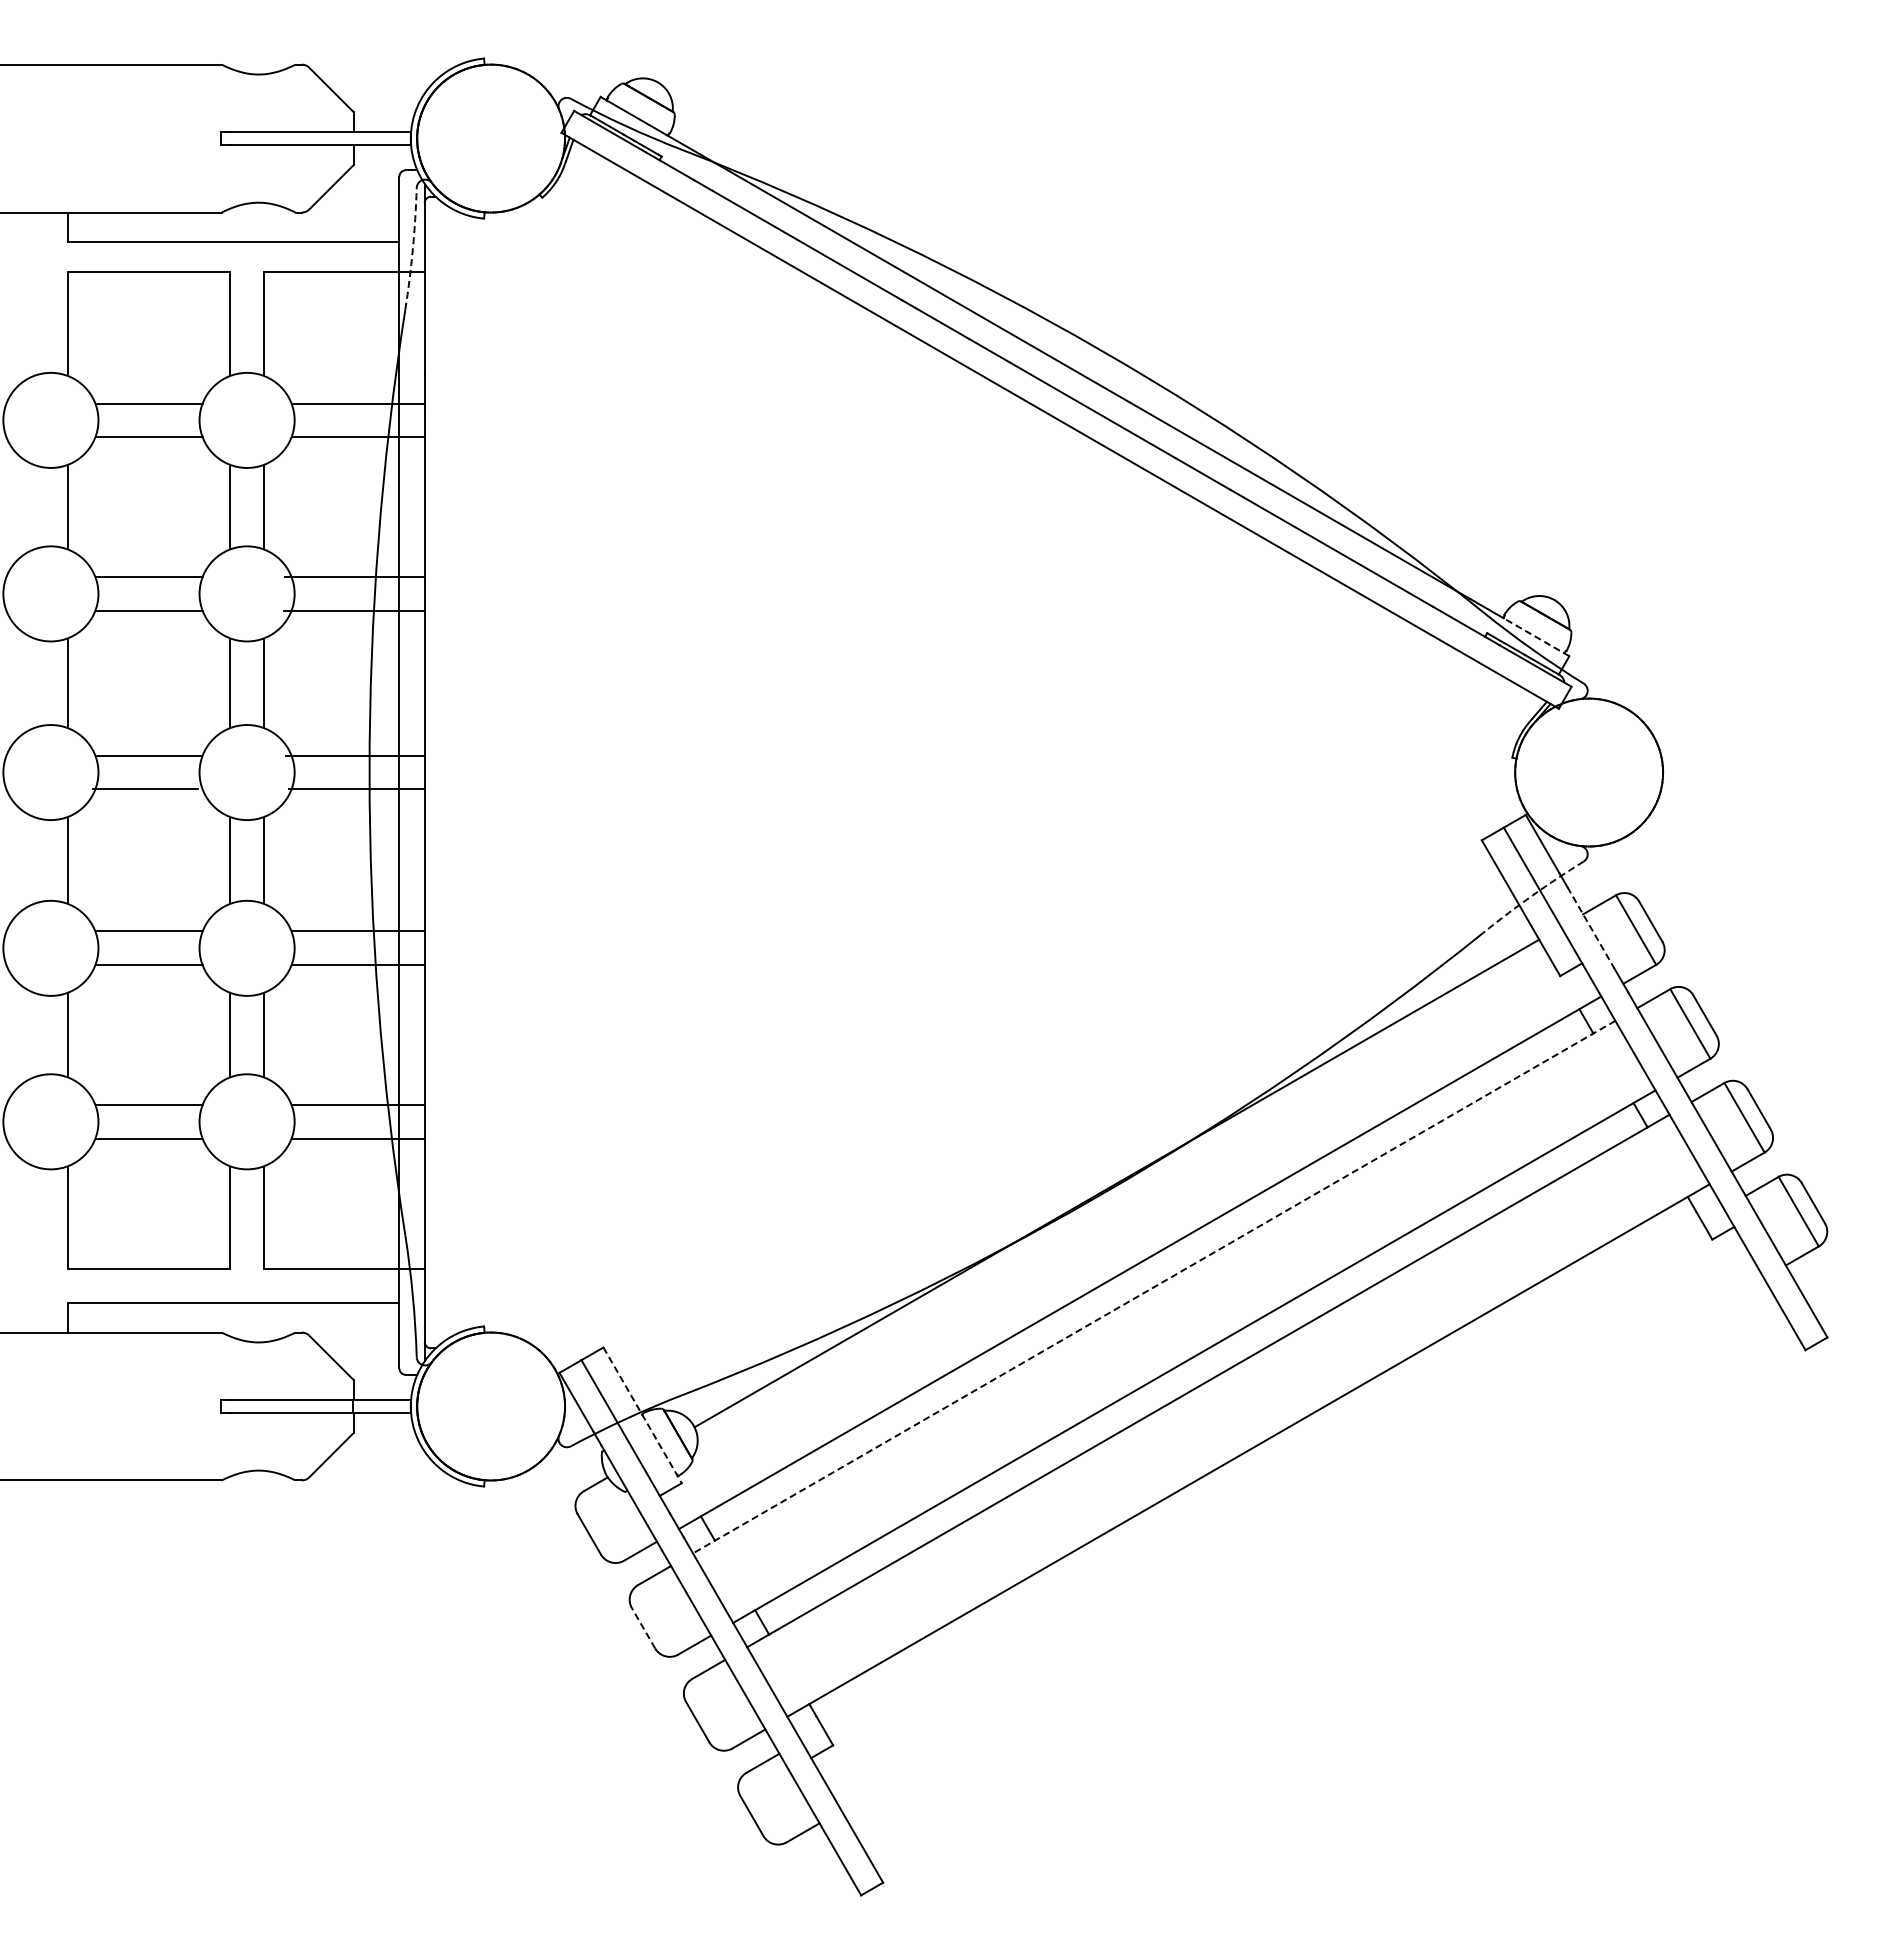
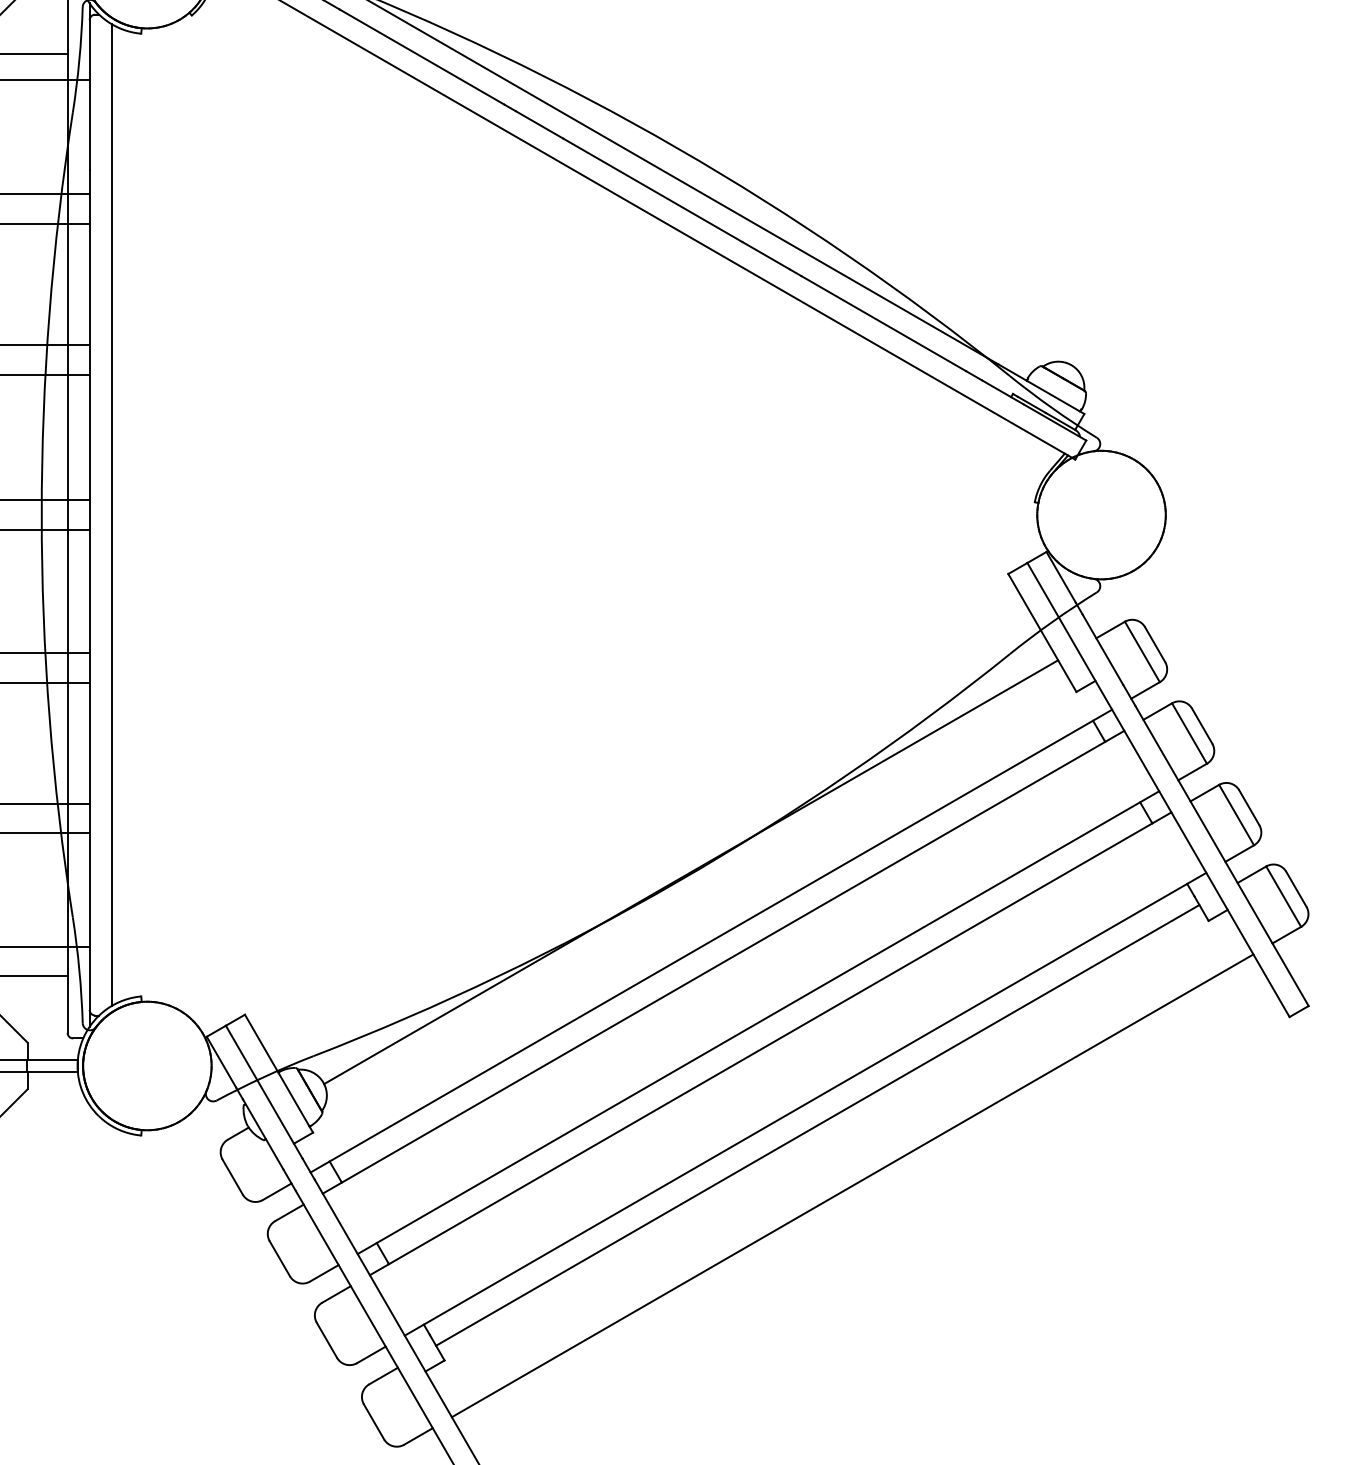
arc: (412, 248) -> (79, 59), dashed -> solid
line: (1536, 636) -> (1055, 396), dashed -> solid
line: (450, 772) -> (112, 515), added
arc: (1532, 895) -> (1052, 621), dashed -> solid
line: (1590, 927) -> (1102, 649), dashed -> solid
line: (1154, 1287) -> (723, 962), dashed -> solid
line: (642, 1415) -> (278, 1073), dashed -> solid
line: (1262, 1474) -> (817, 1125), added
line: (1302, 1544) -> (852, 1185), added
line: (643, 1627) -> (279, 1258), dashed -> solid

